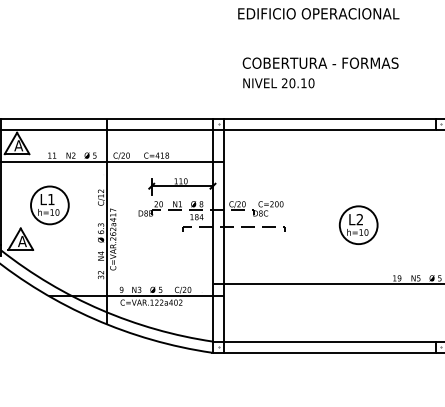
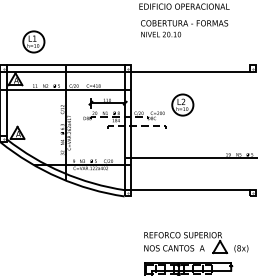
text: (320, 72) -> (184, 28), moved
line: (329, 118) -> (190, 65), removed
part: (49, 204) -> (33, 41), moved
part: (358, 224) -> (182, 104), moved
line: (329, 352) -> (190, 196), removed

